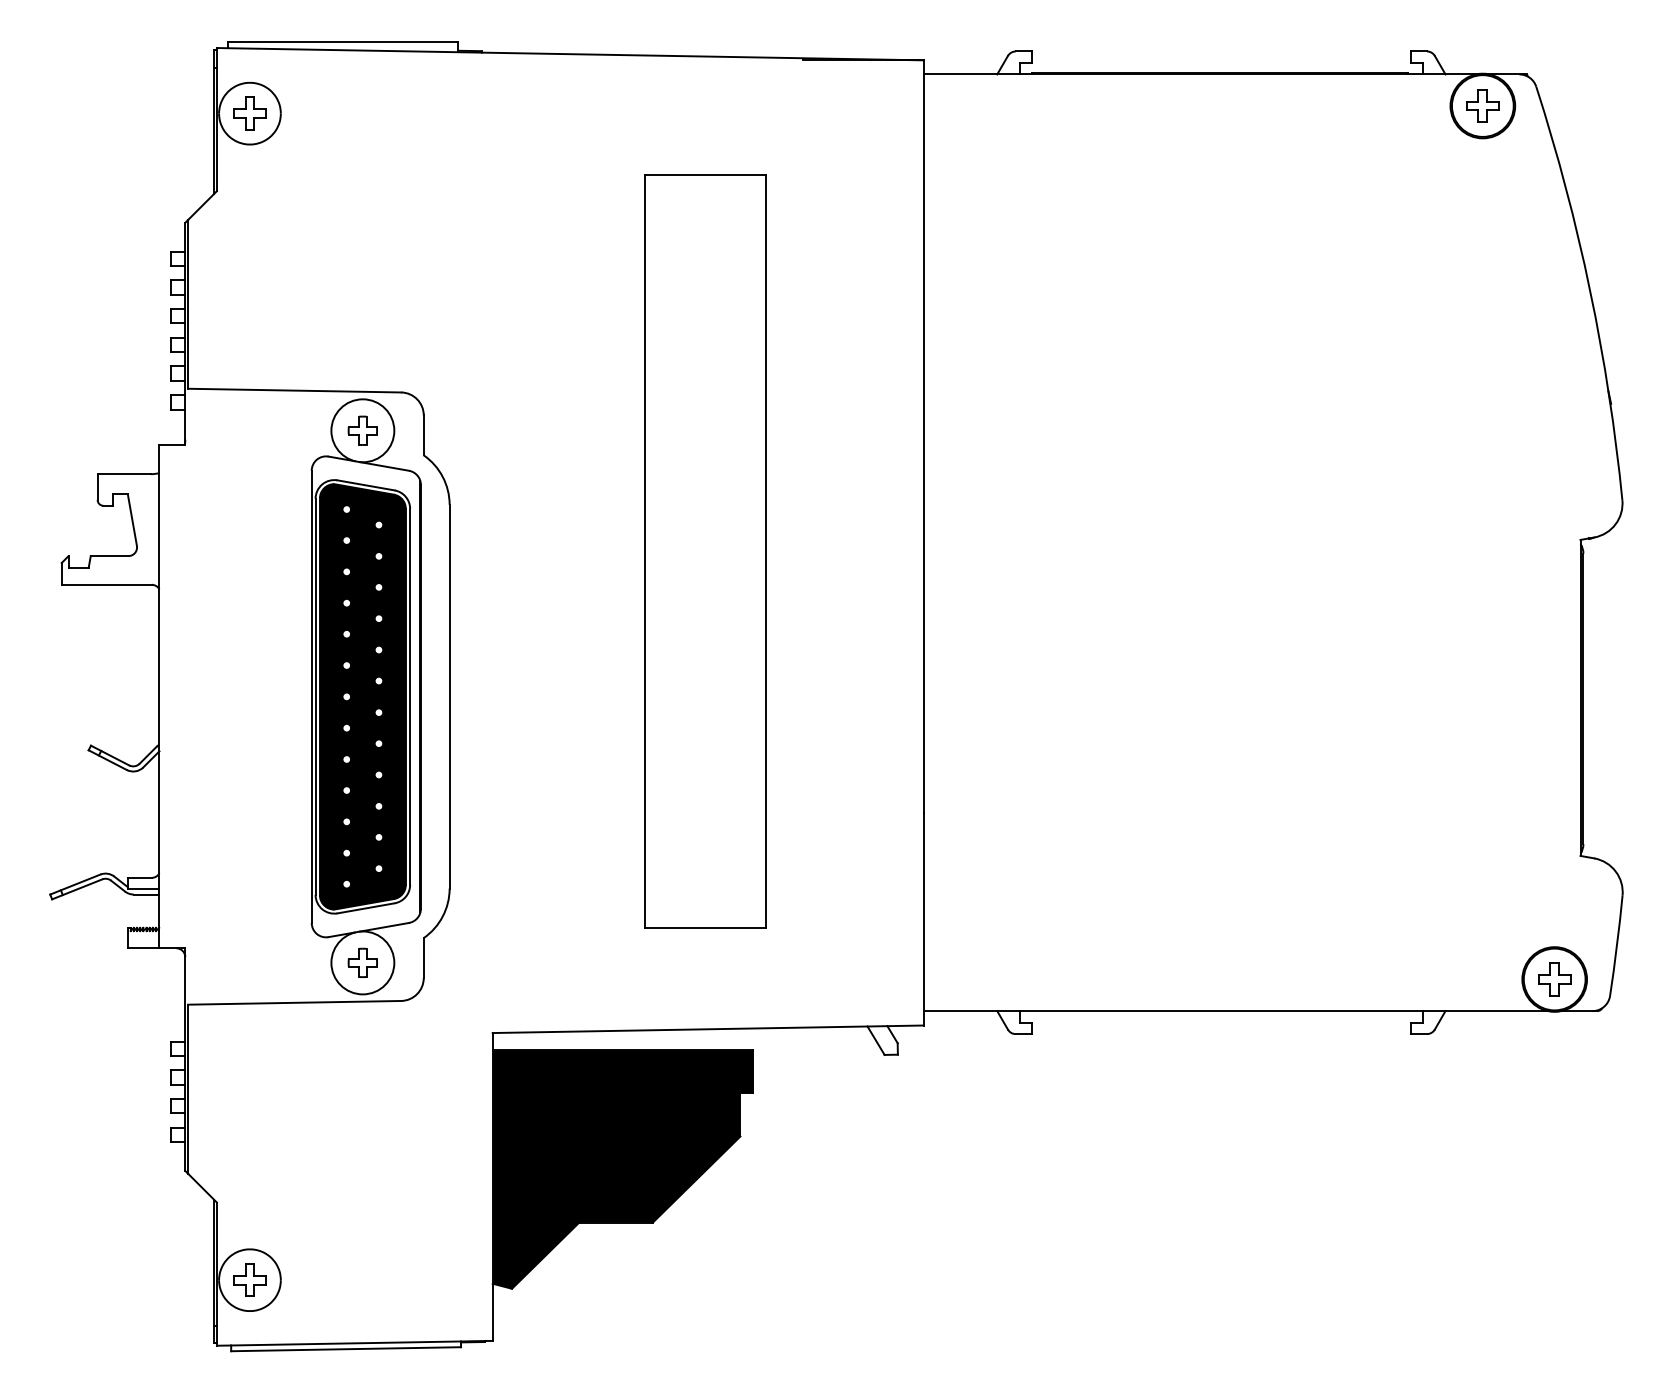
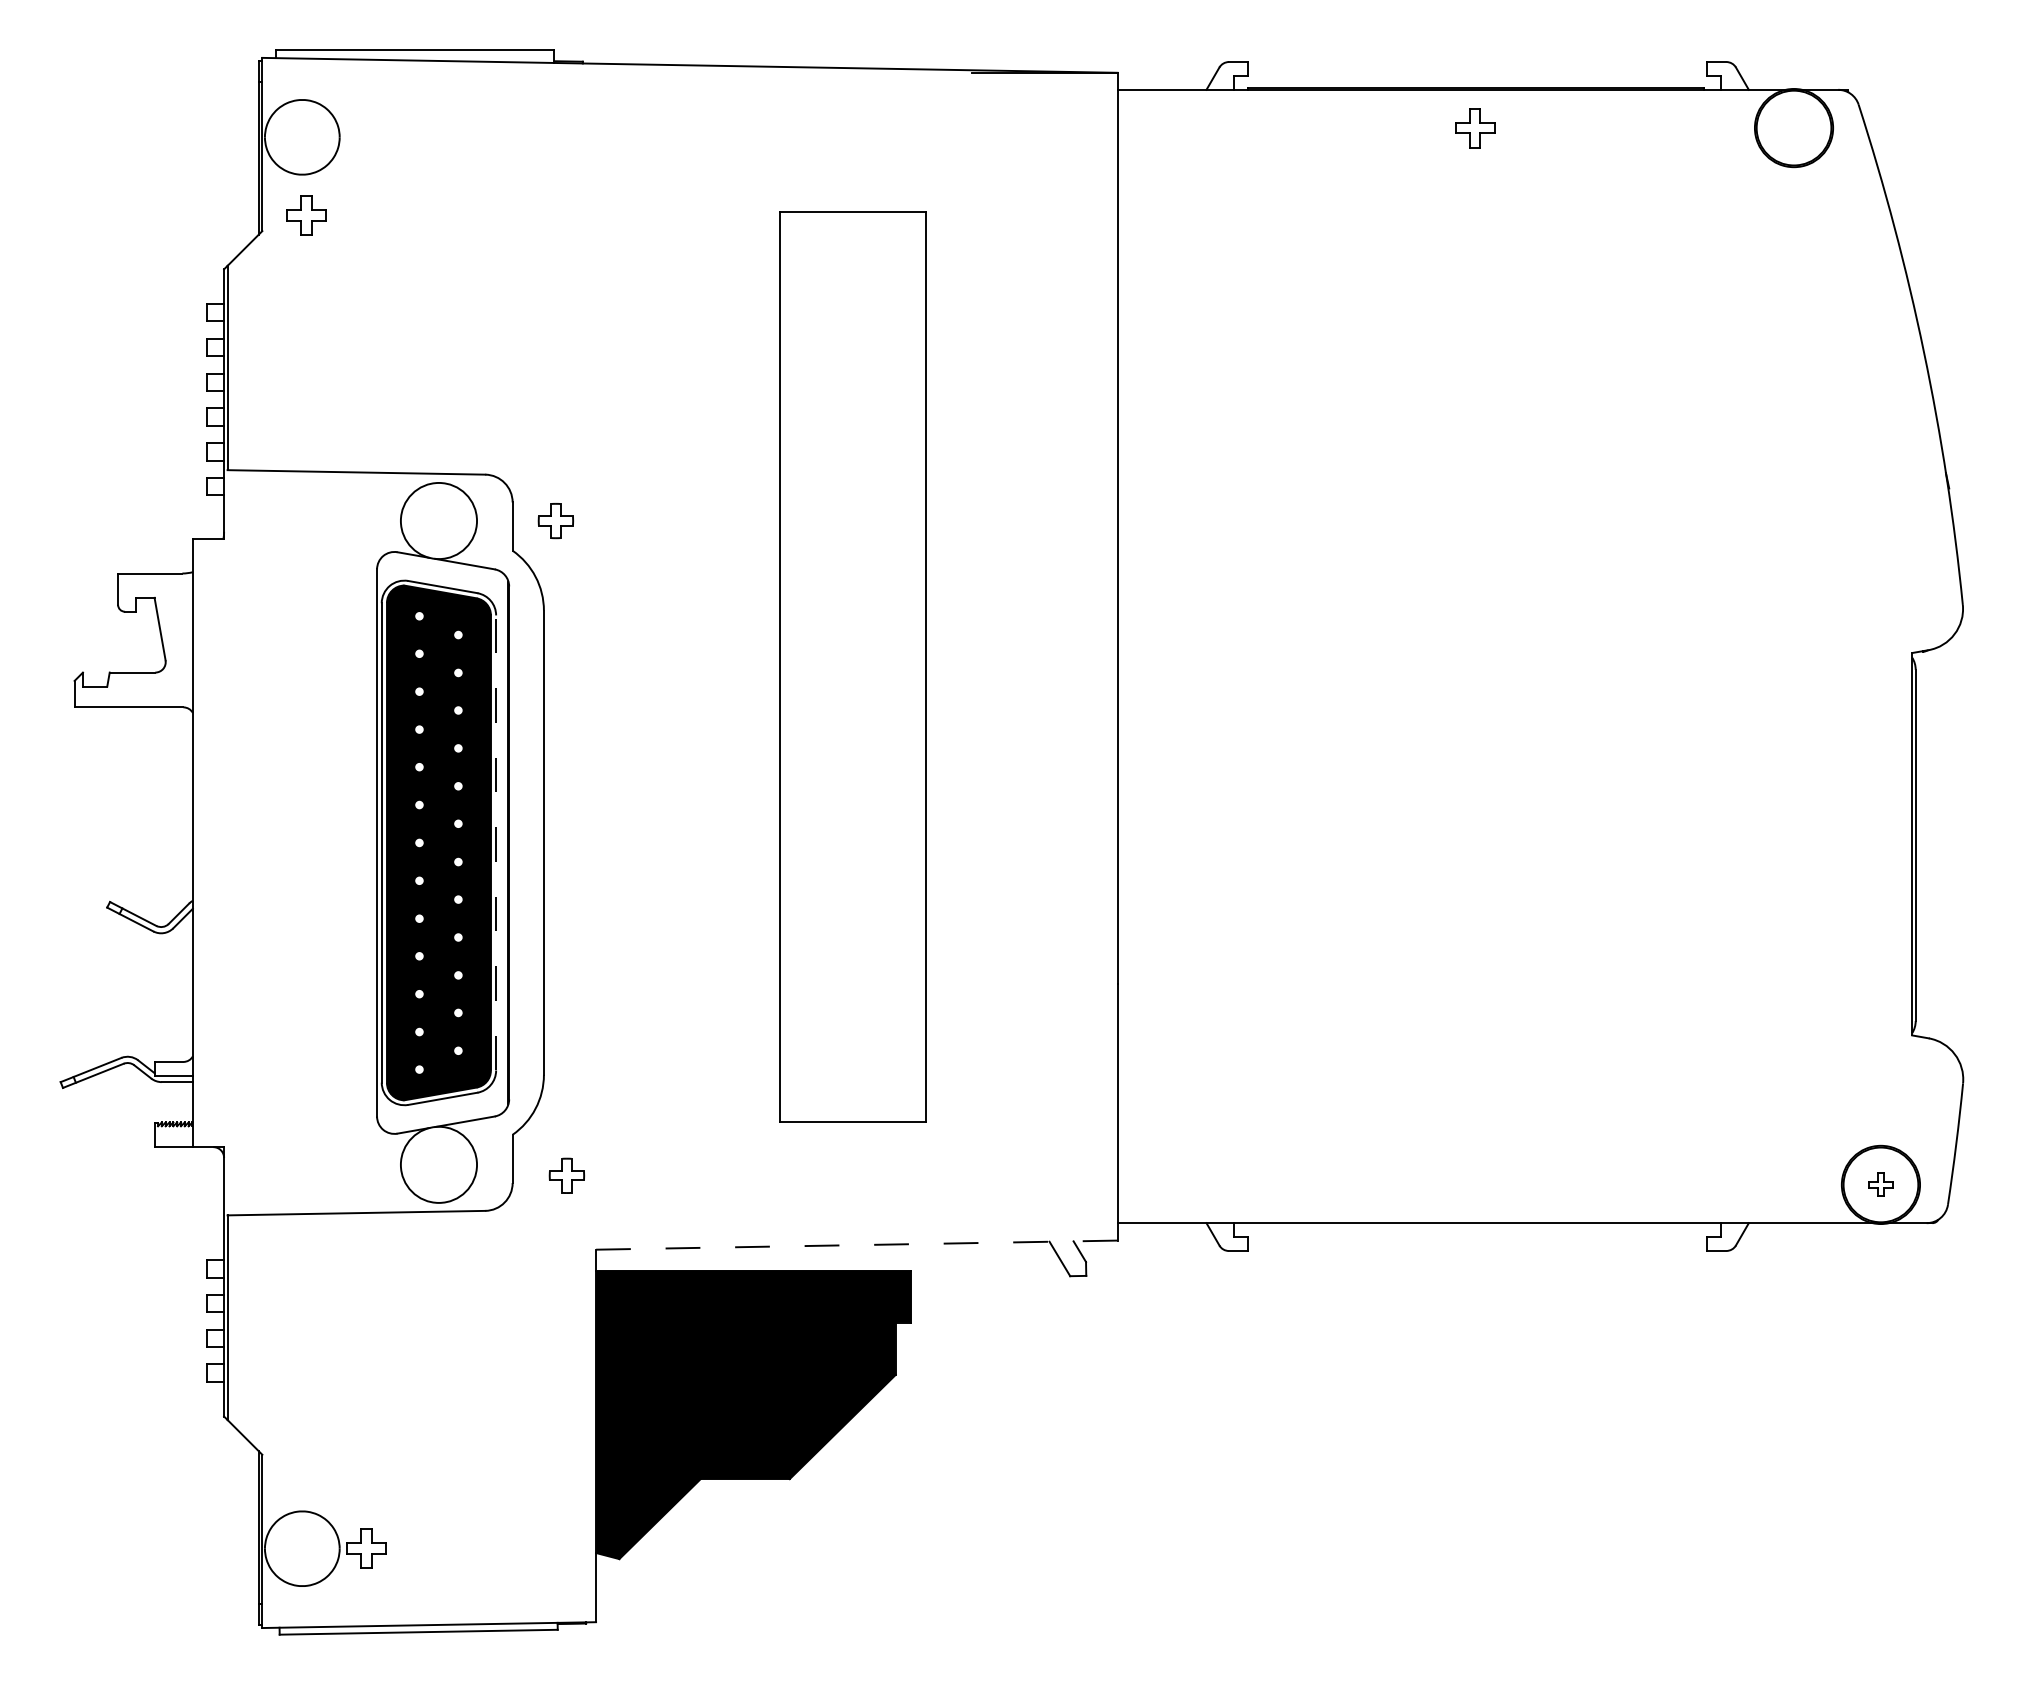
part: (1483, 106) -> (1475, 128), moved
part: (250, 113) -> (306, 215), moved
part: (362, 431) -> (555, 521), moved
line: (410, 696) -> (496, 842), solid -> dashed
part: (362, 962) -> (566, 1175), moved
part: (1554, 979) -> (1880, 1184), size x0.6
line: (707, 1029) -> (856, 1245), solid -> dashed
part: (250, 1280) -> (366, 1548), moved

